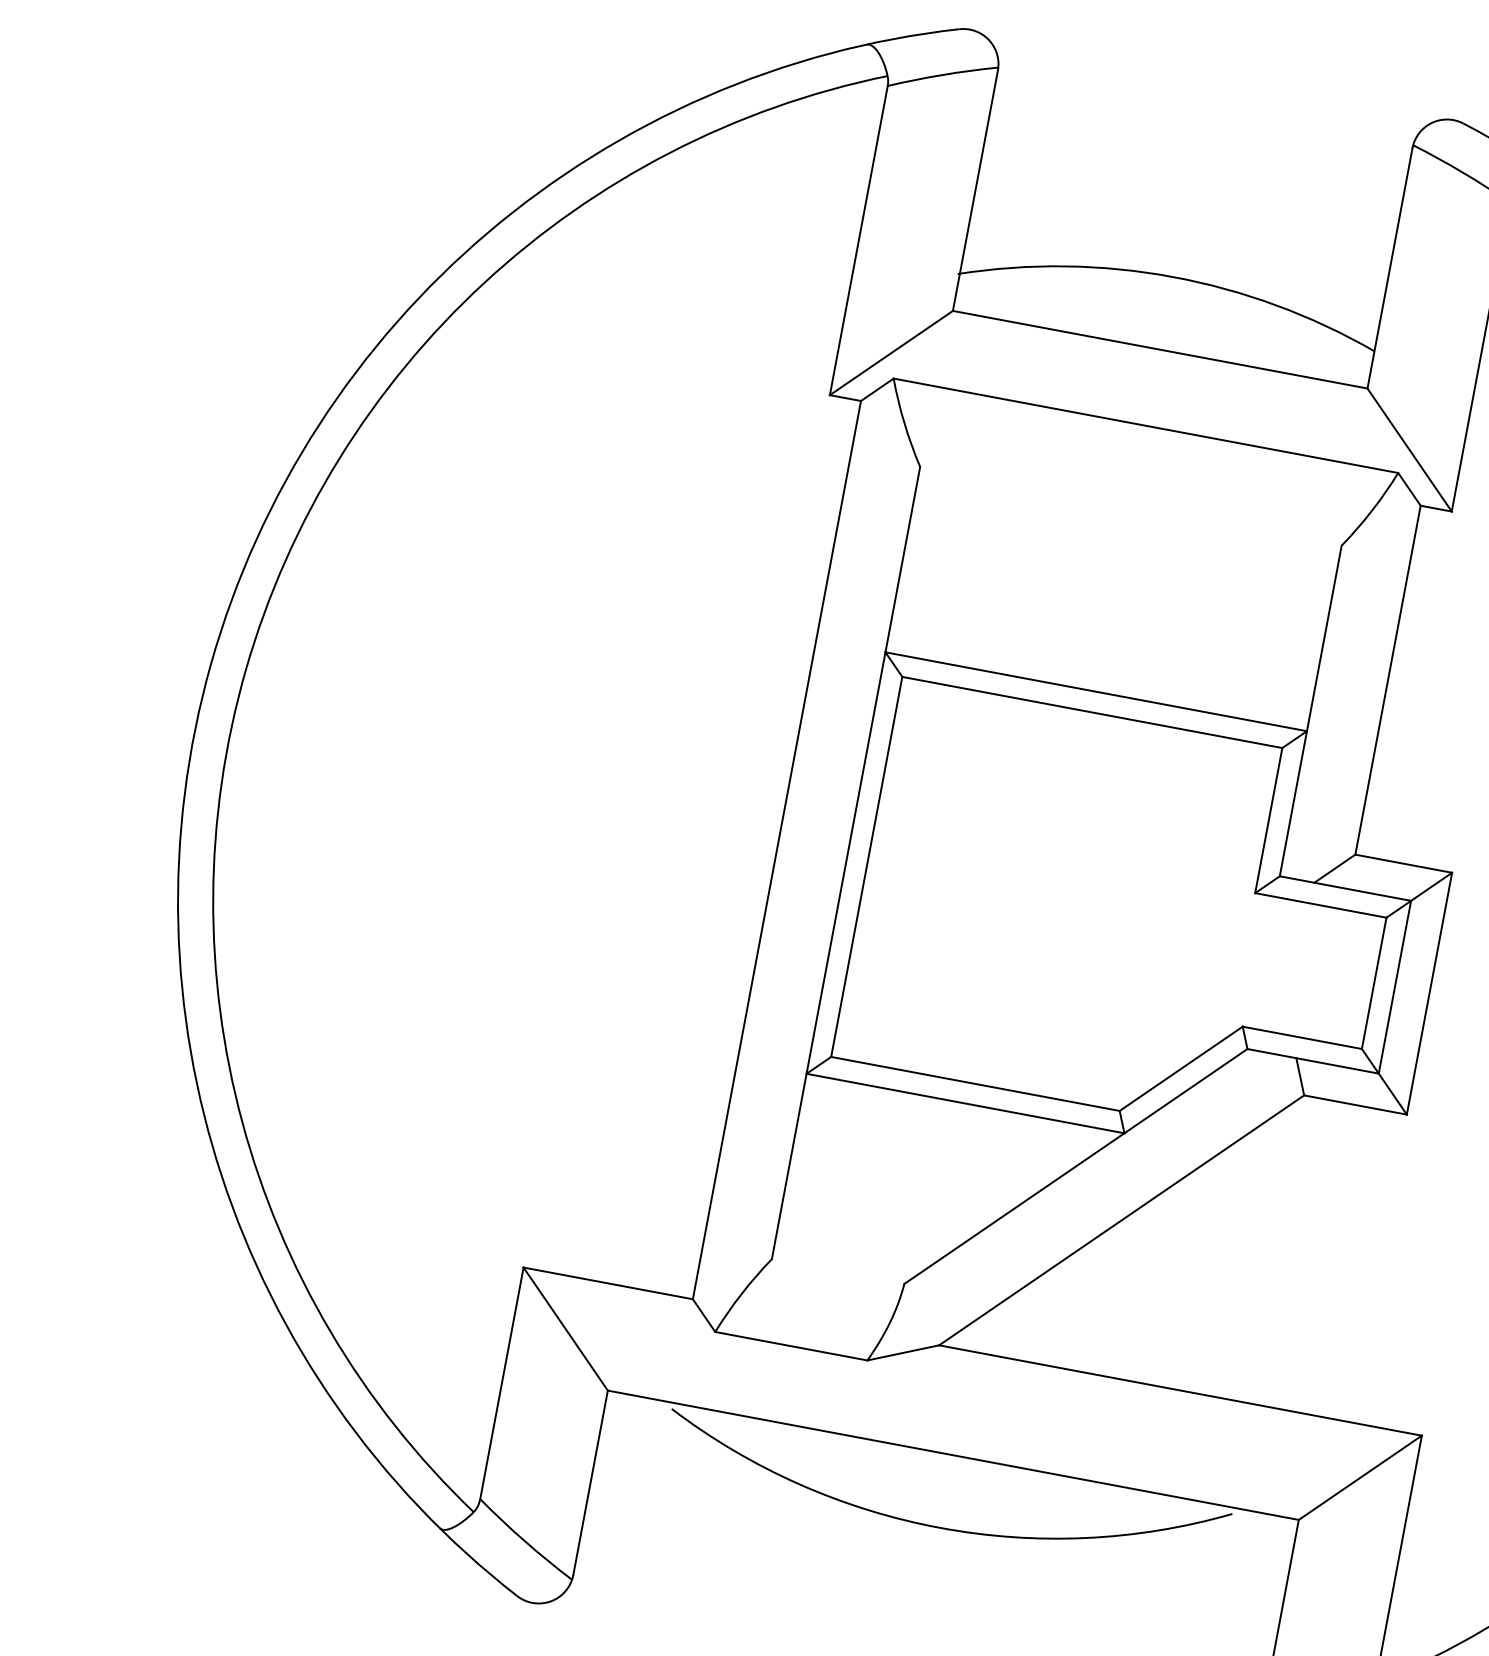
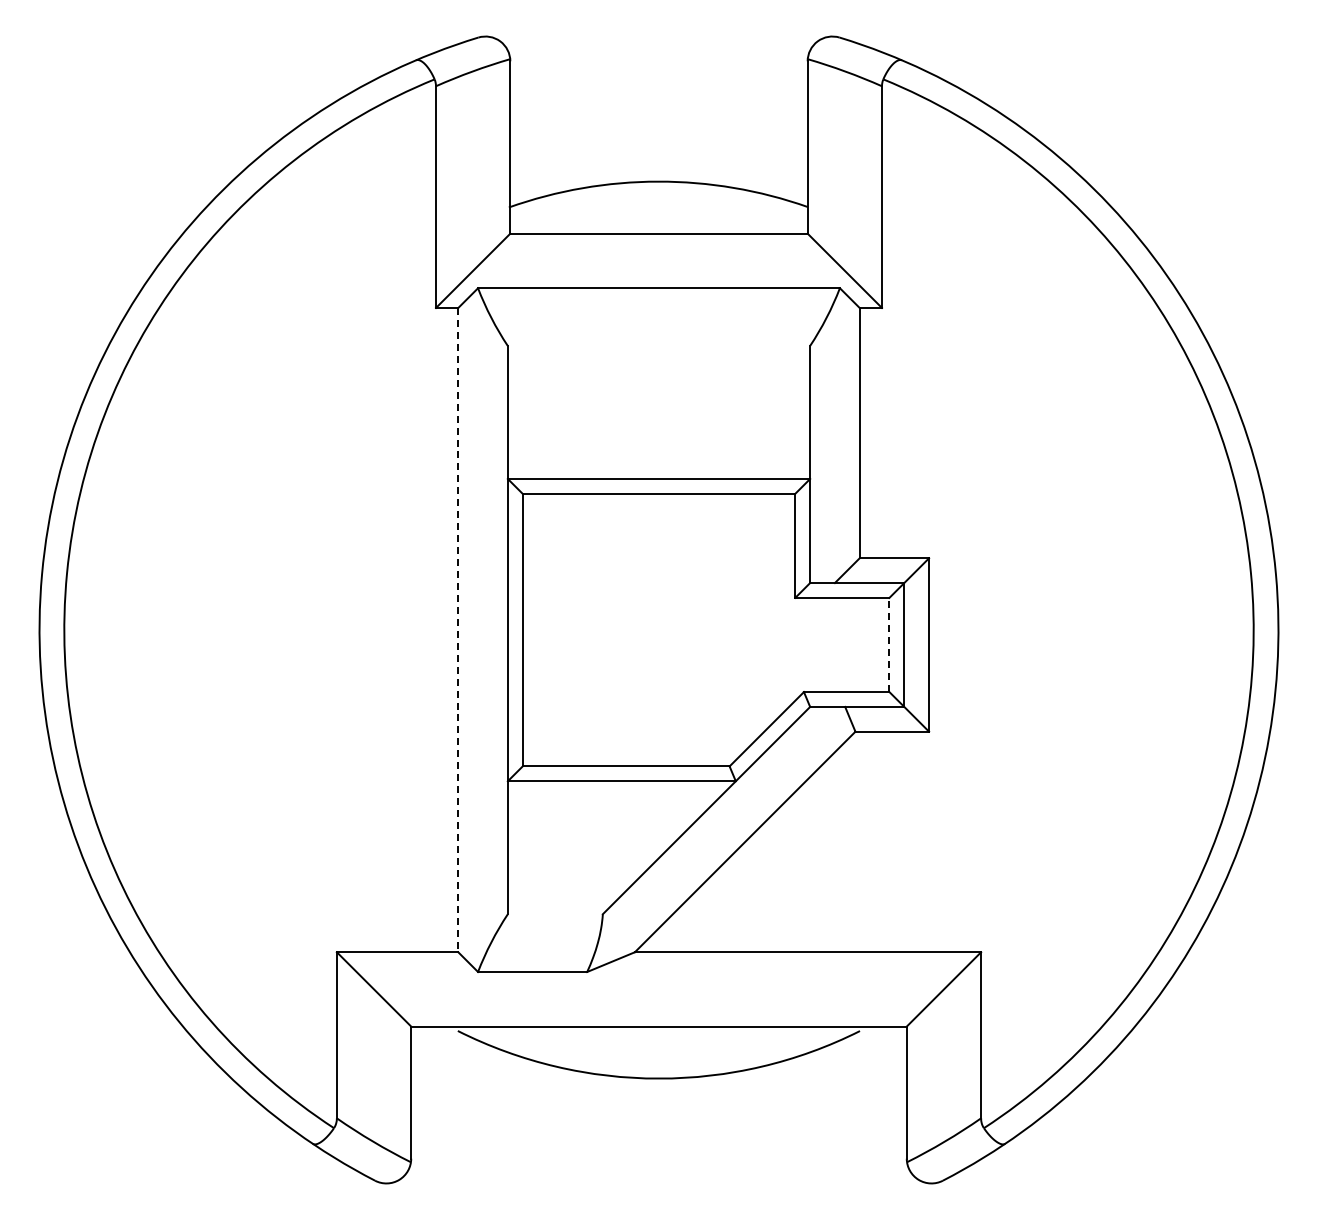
line: (777, 850) -> (458, 630), solid -> dashed
line: (1374, 982) -> (889, 644), solid -> dashed

